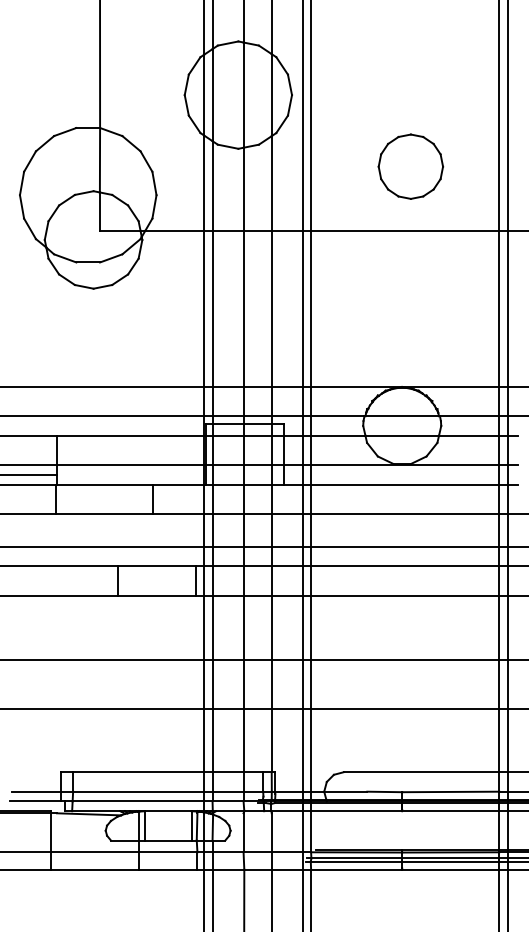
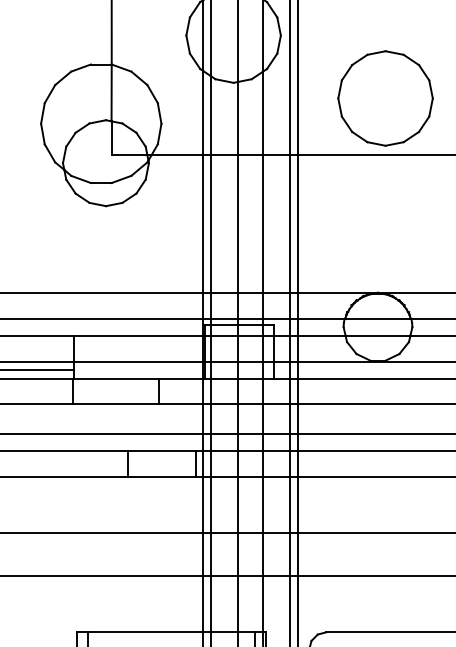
part: (410, 166) -> (385, 98), size x1.67

